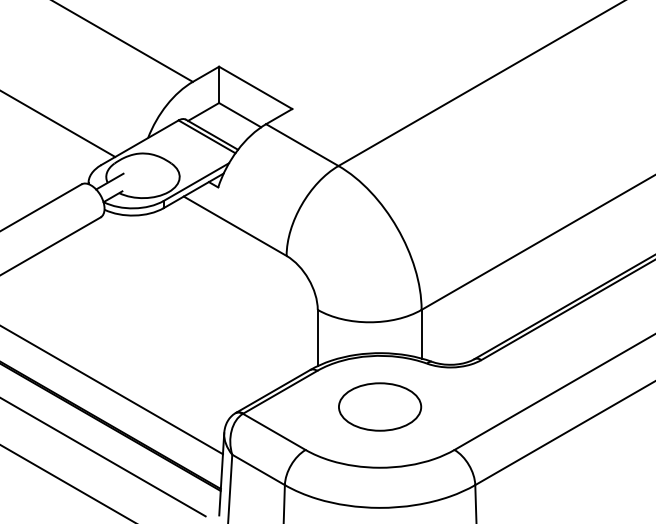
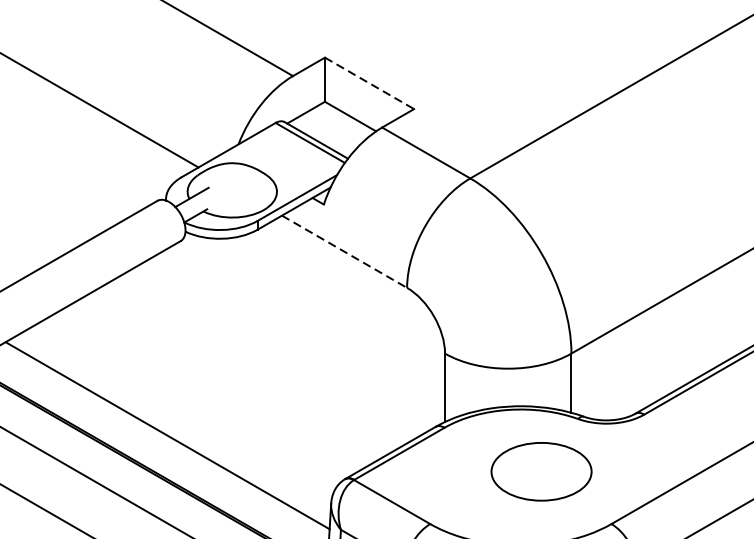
line: (256, 88) -> (370, 84), solid -> dashed
line: (235, 226) -> (344, 252), solid -> dashed
part: (380, 406) -> (542, 471), moved

